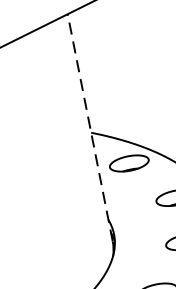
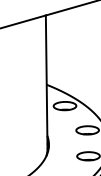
line: (89, 127) -> (46, 81), dashed -> solid

